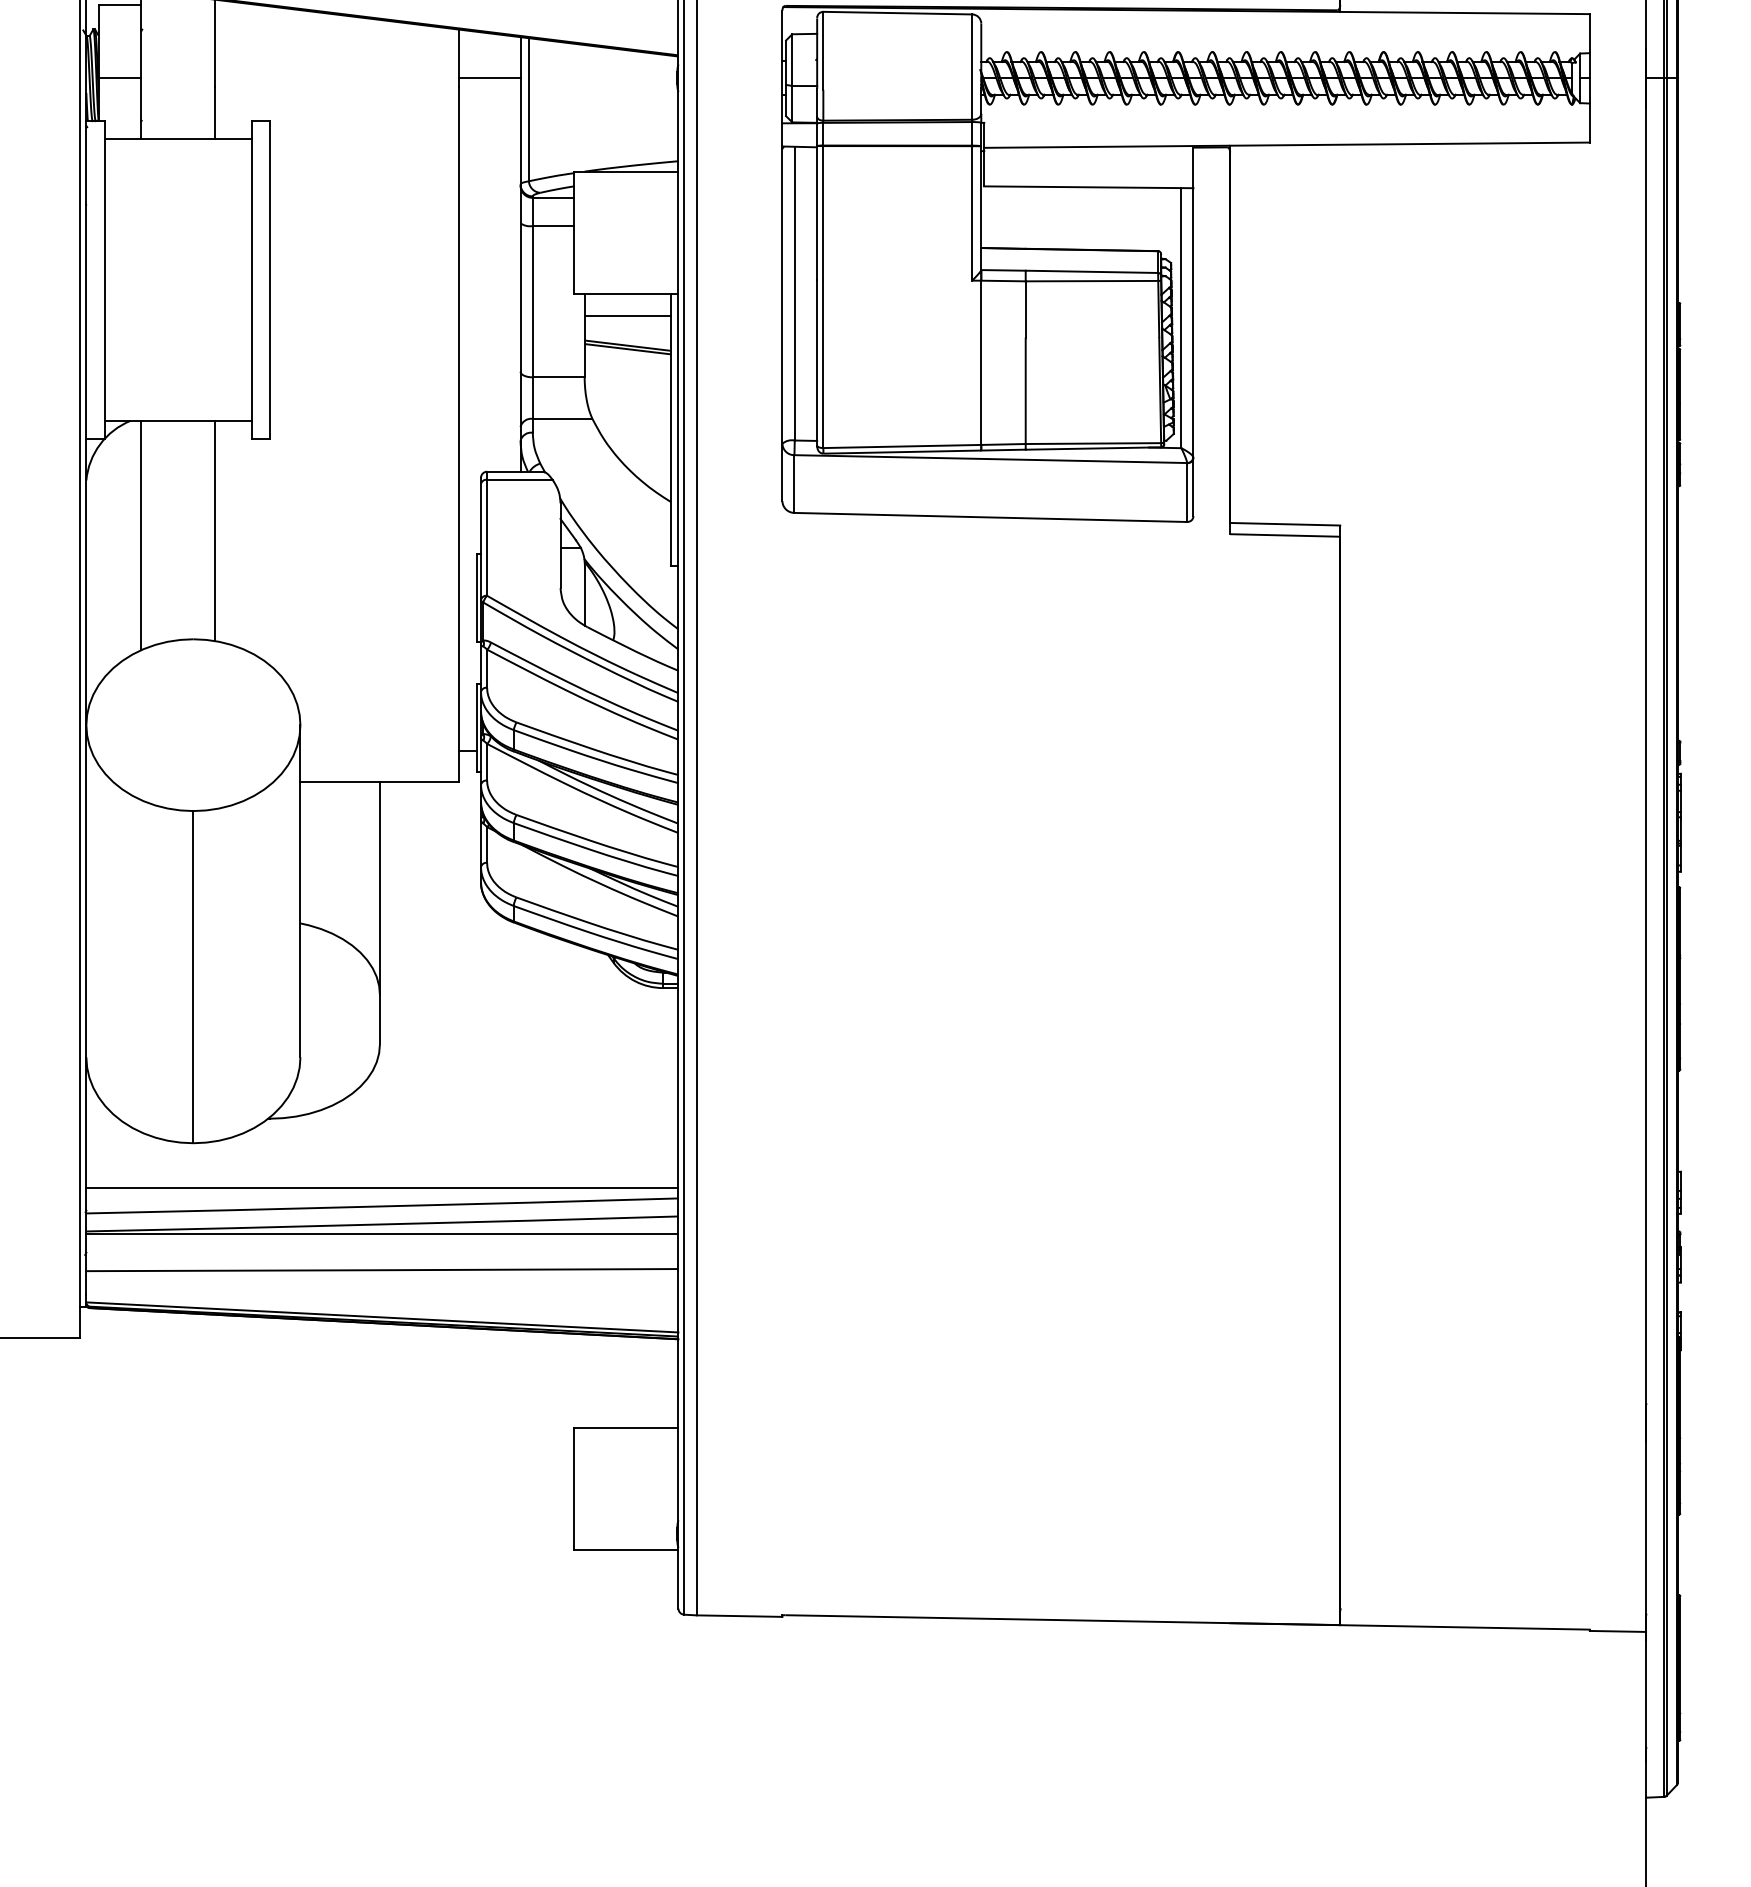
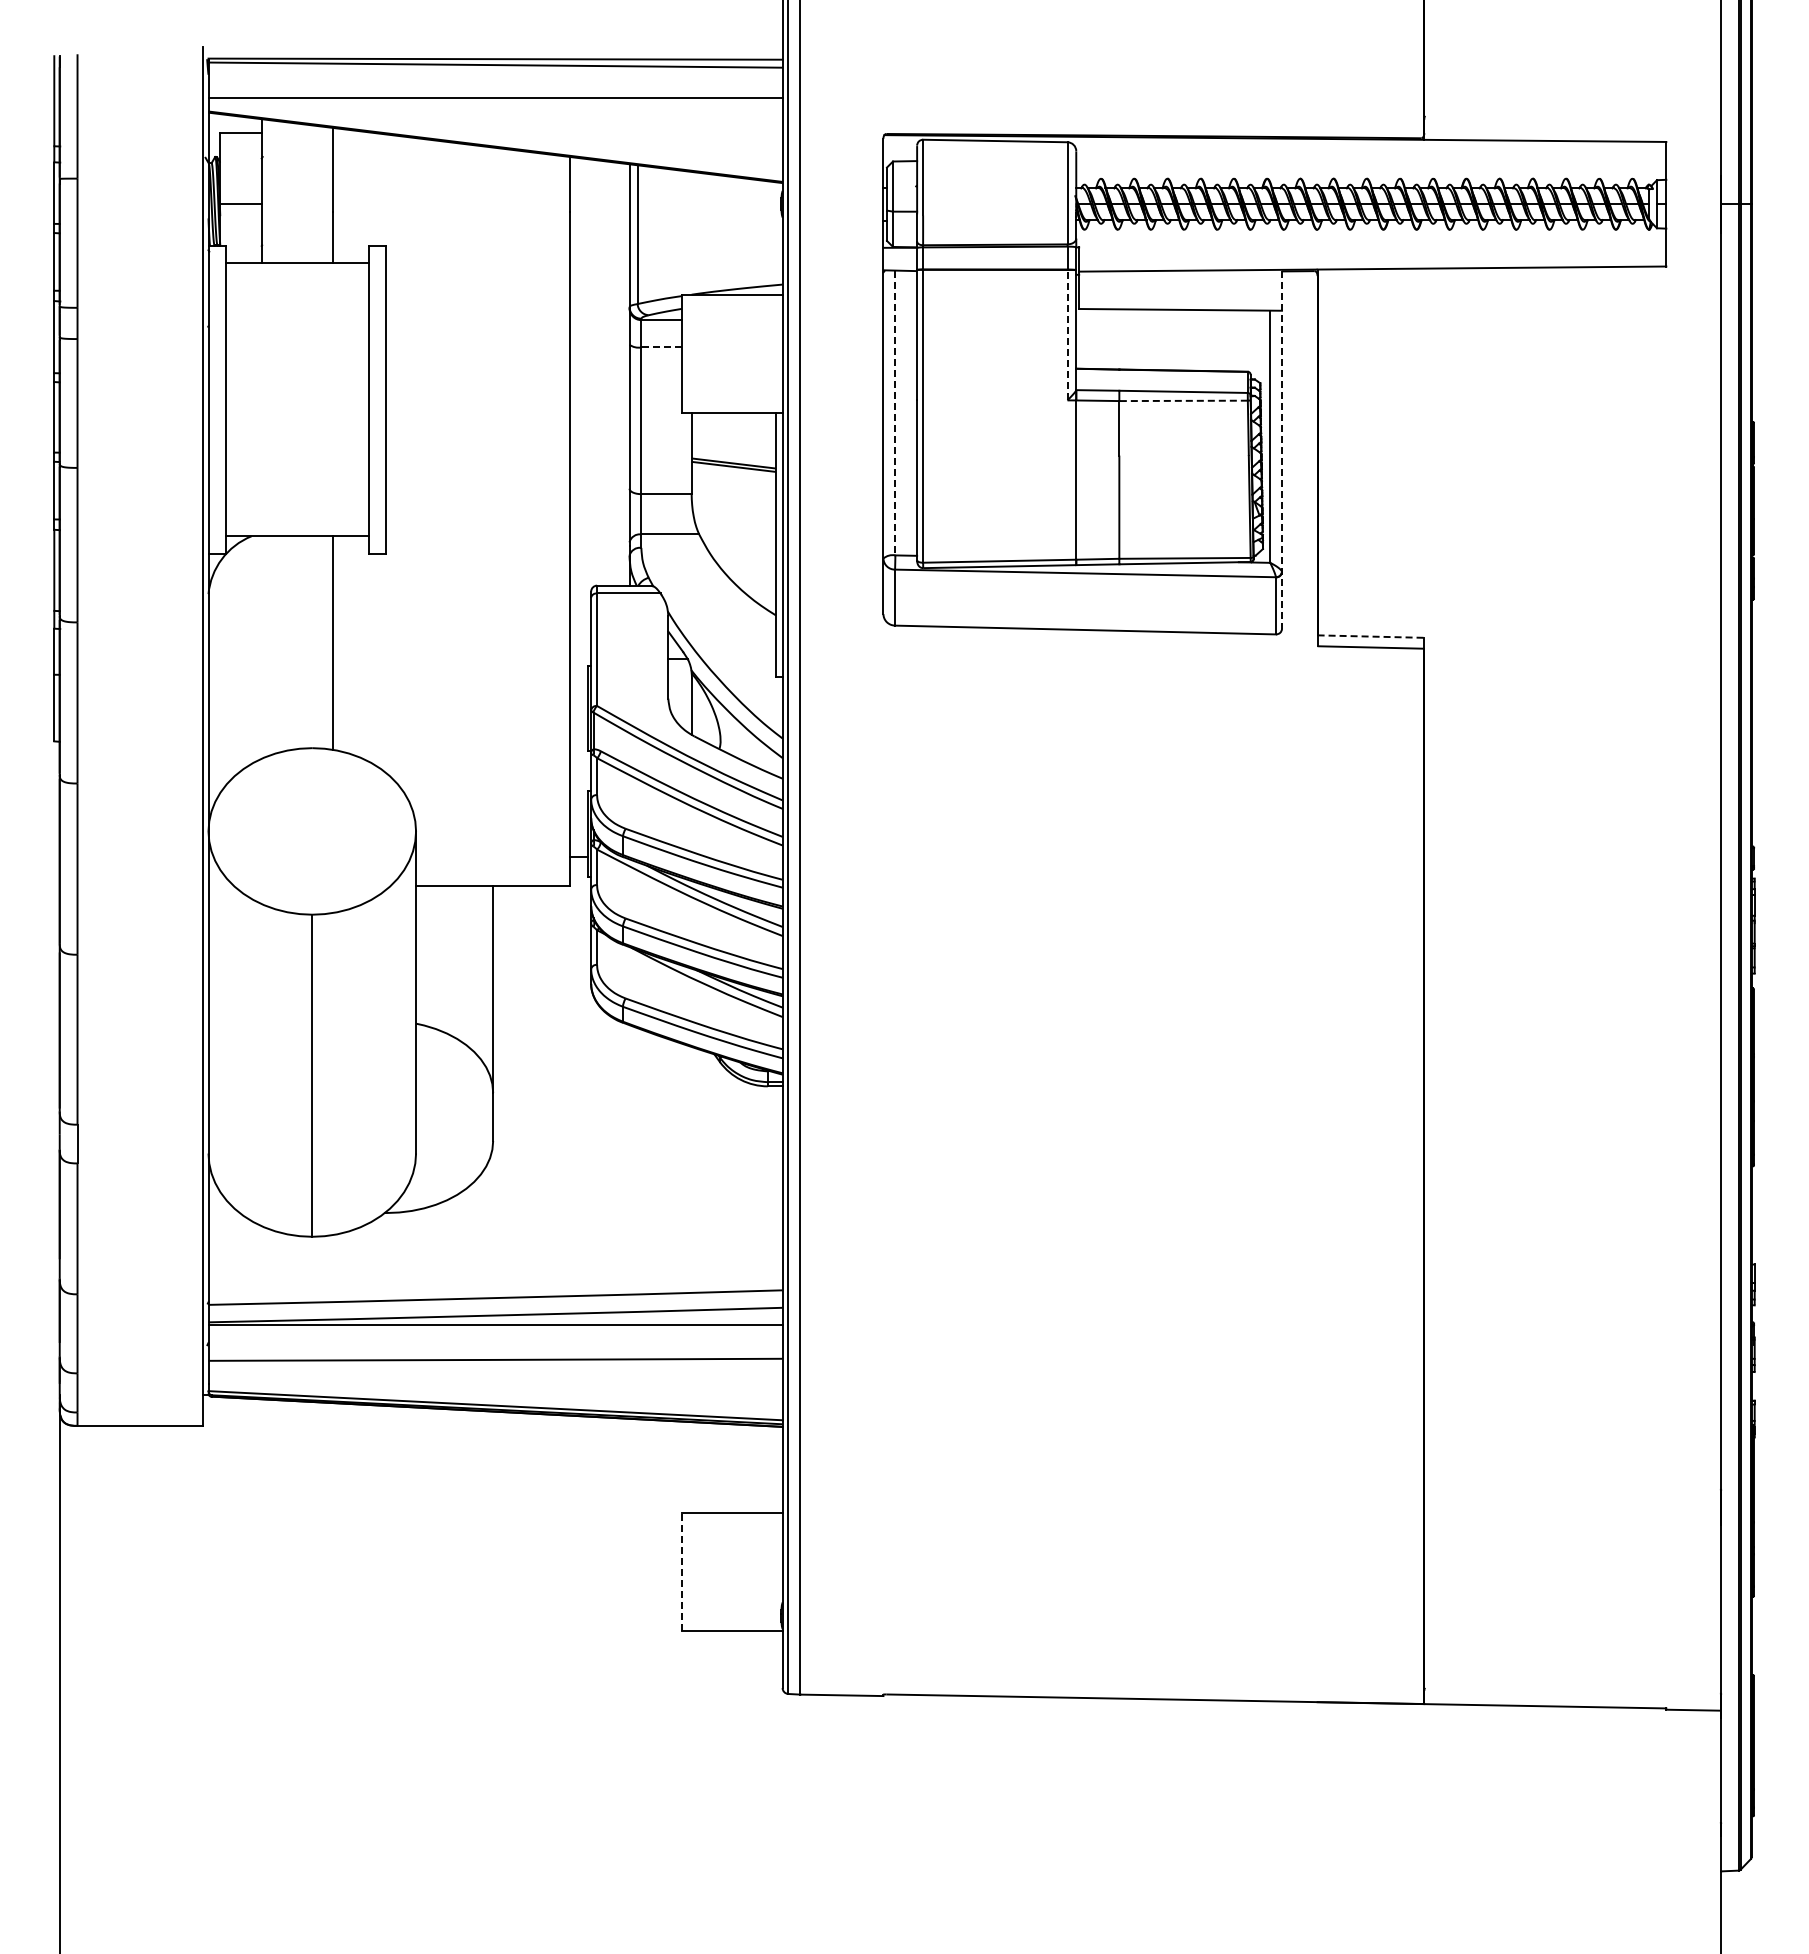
line: (489, 78) -> (599, 204), removed
line: (972, 212) -> (1067, 334), solid -> dashed
line: (553, 226) -> (661, 347), solid -> dashed
line: (1091, 280) -> (1183, 400), solid -> dashed
line: (794, 294) -> (895, 413), solid -> dashed
line: (627, 315) -> (733, 434), removed
line: (1193, 332) -> (1282, 450), solid -> dashed
line: (1285, 524) -> (1371, 636), solid -> dashed
line: (141, 535) -> (261, 647), removed
line: (382, 1188) -> (495, 1280), removed
line: (574, 1488) -> (681, 1571), solid -> dashed

